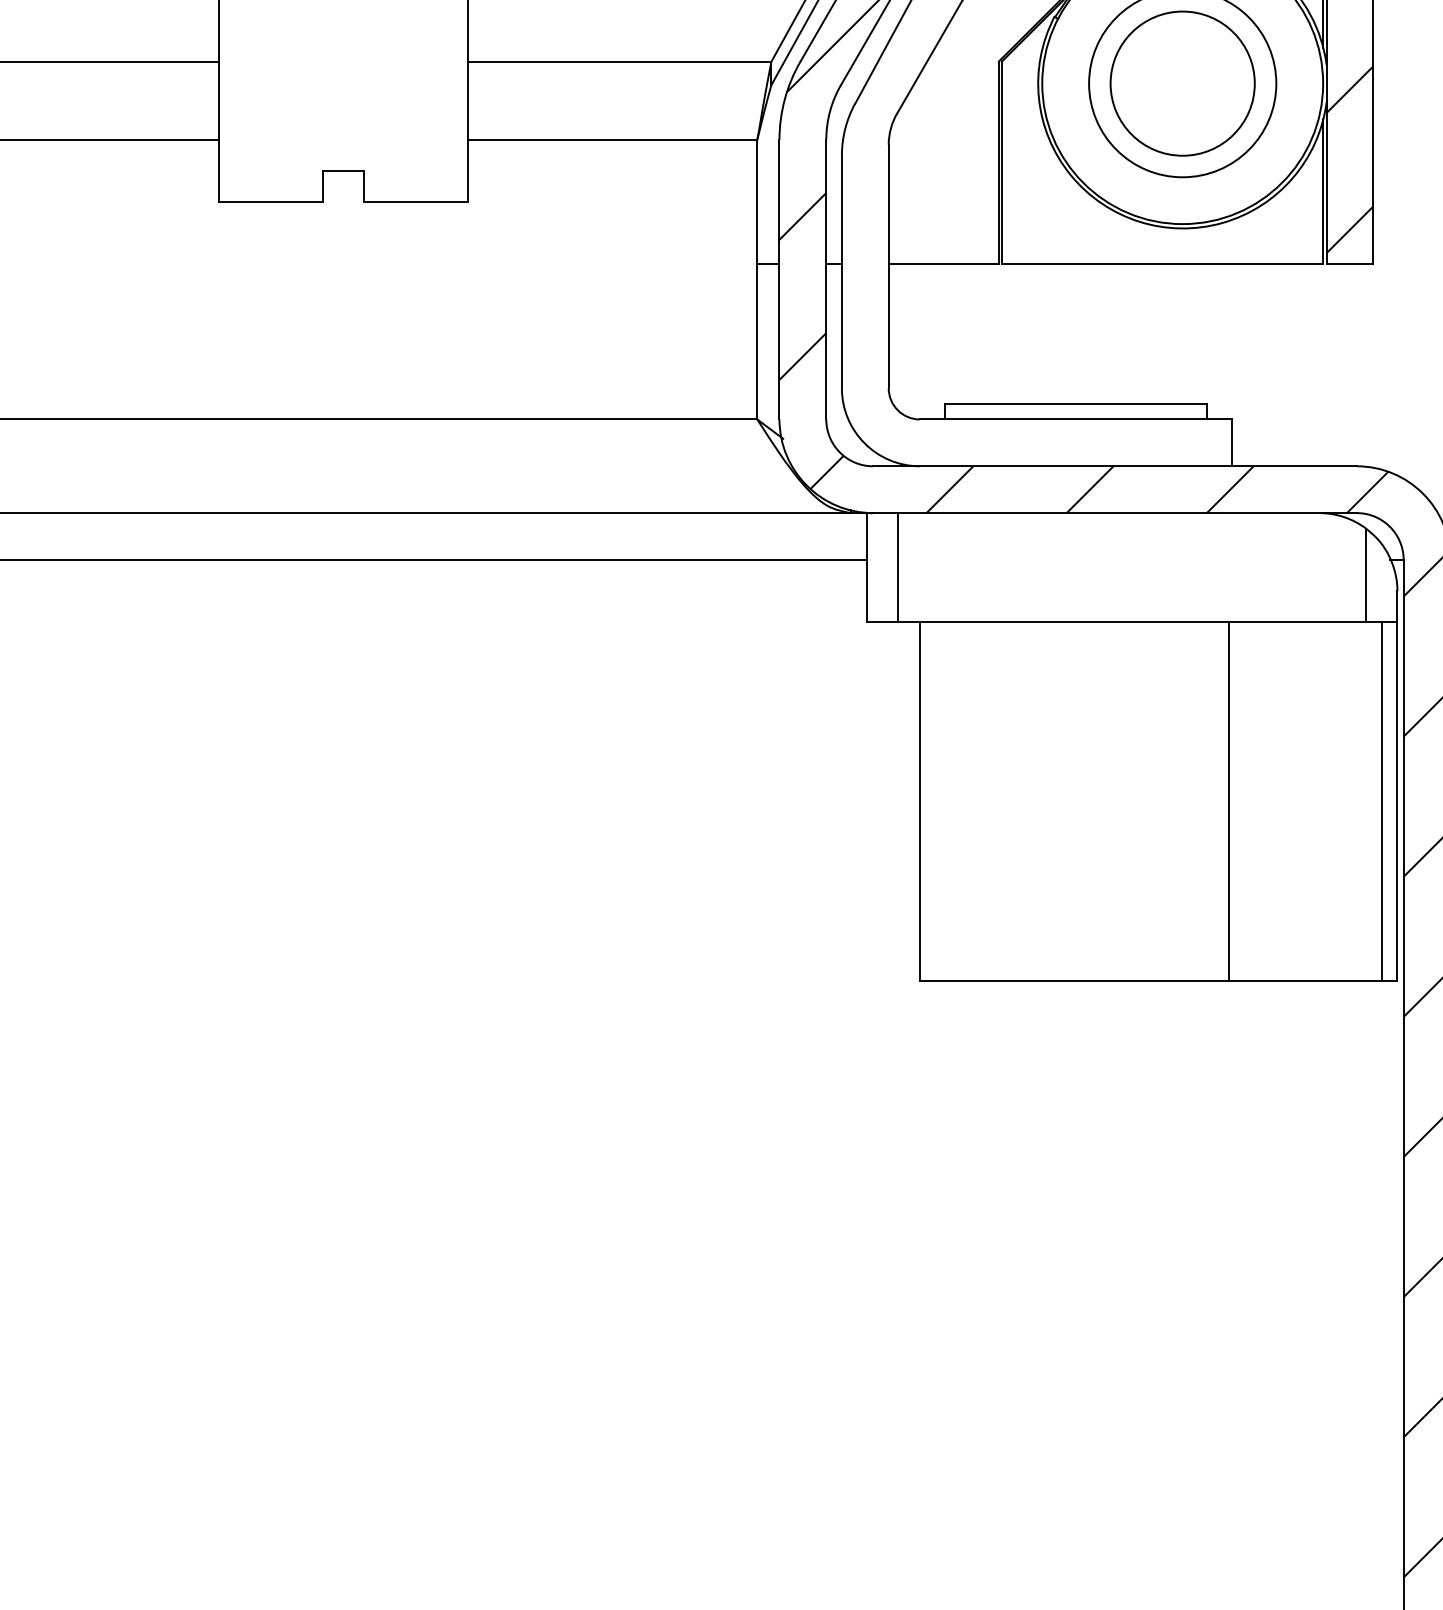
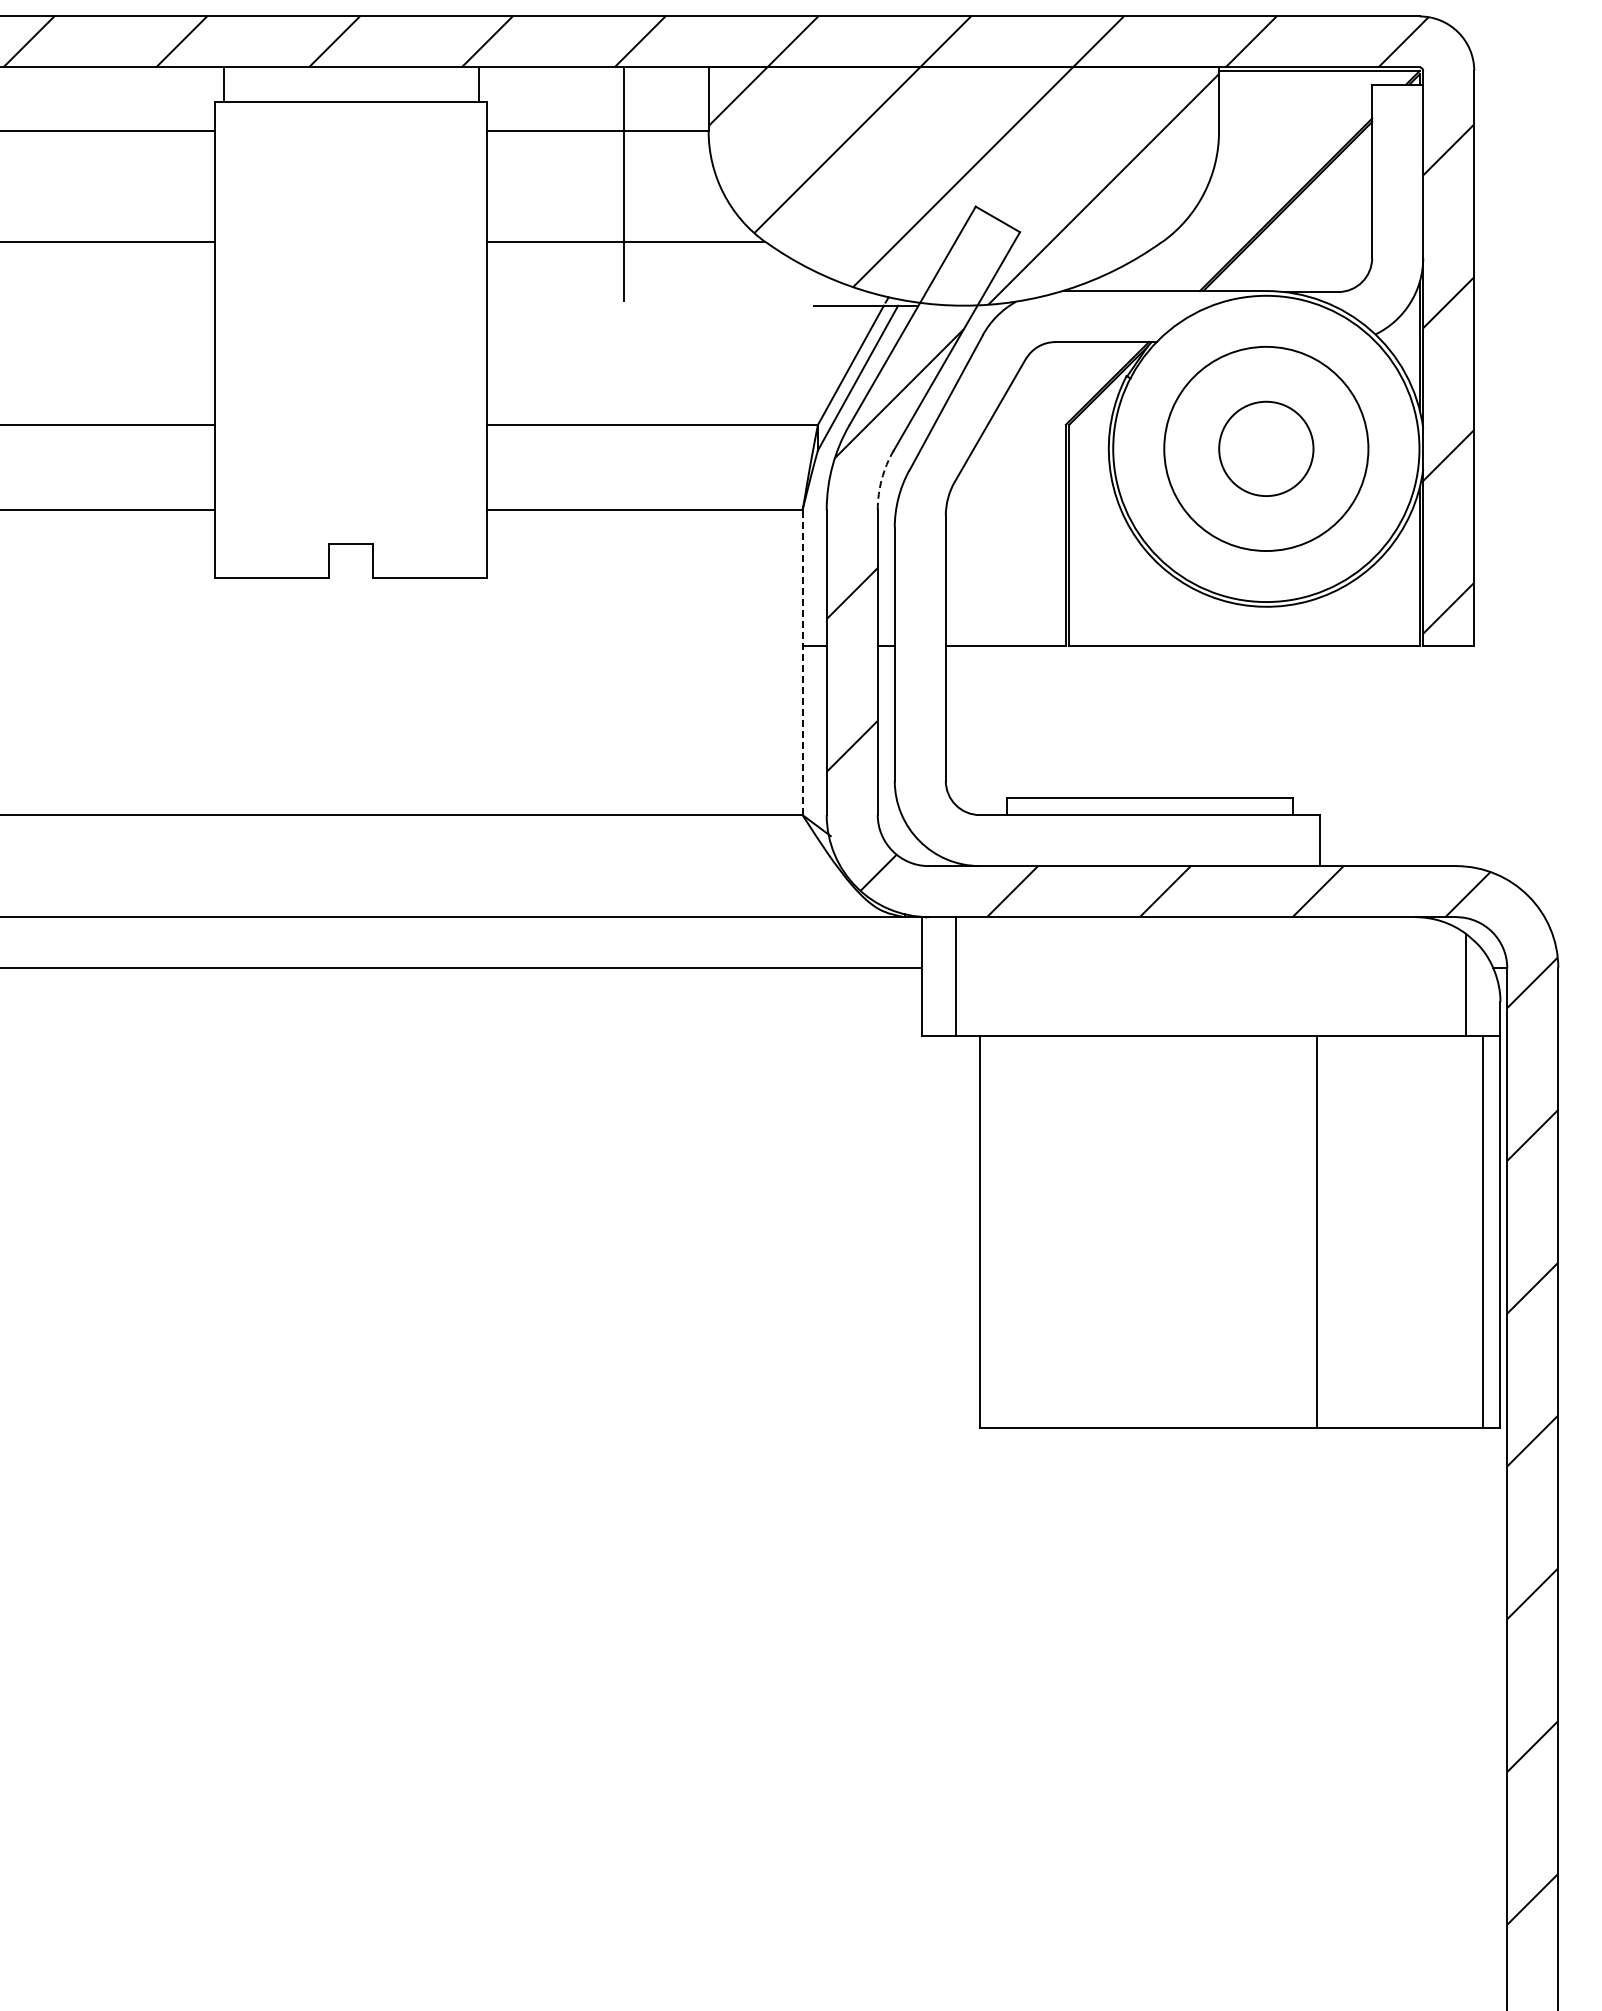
circle: (1181, 83) -> (1265, 448), size x0.6
arc: (829, 111) -> (881, 479), solid -> dashed
line: (757, 279) -> (802, 662), solid -> dashed

